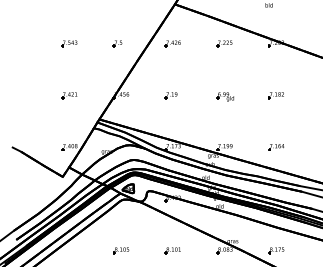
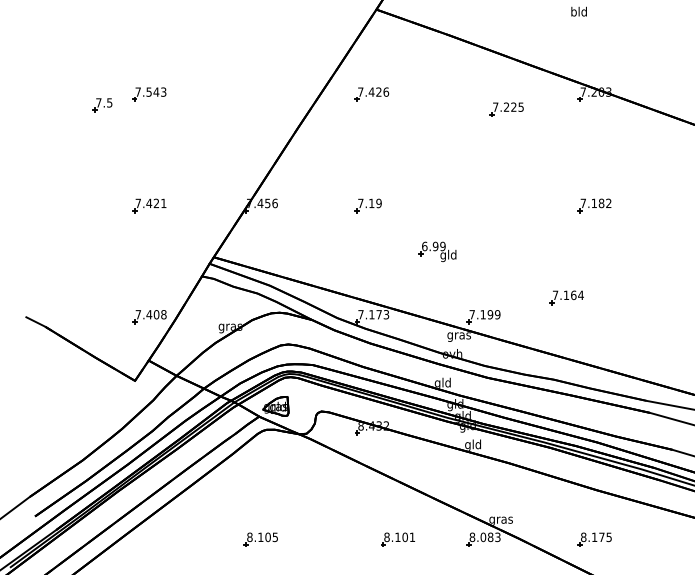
part: (117, 43) -> (102, 104), moved
part: (224, 43) -> (506, 108), moved
part: (225, 96) -> (437, 250), moved
part: (276, 147) -> (567, 298), moved
part: (172, 250) -> (397, 539), moved

